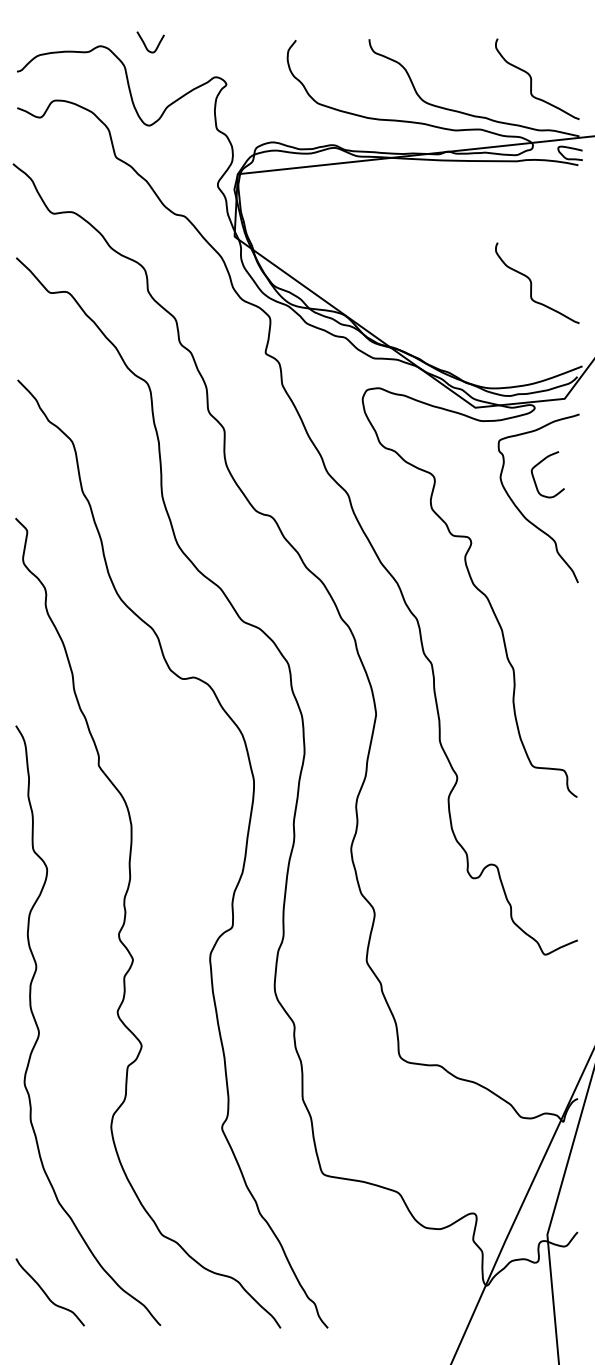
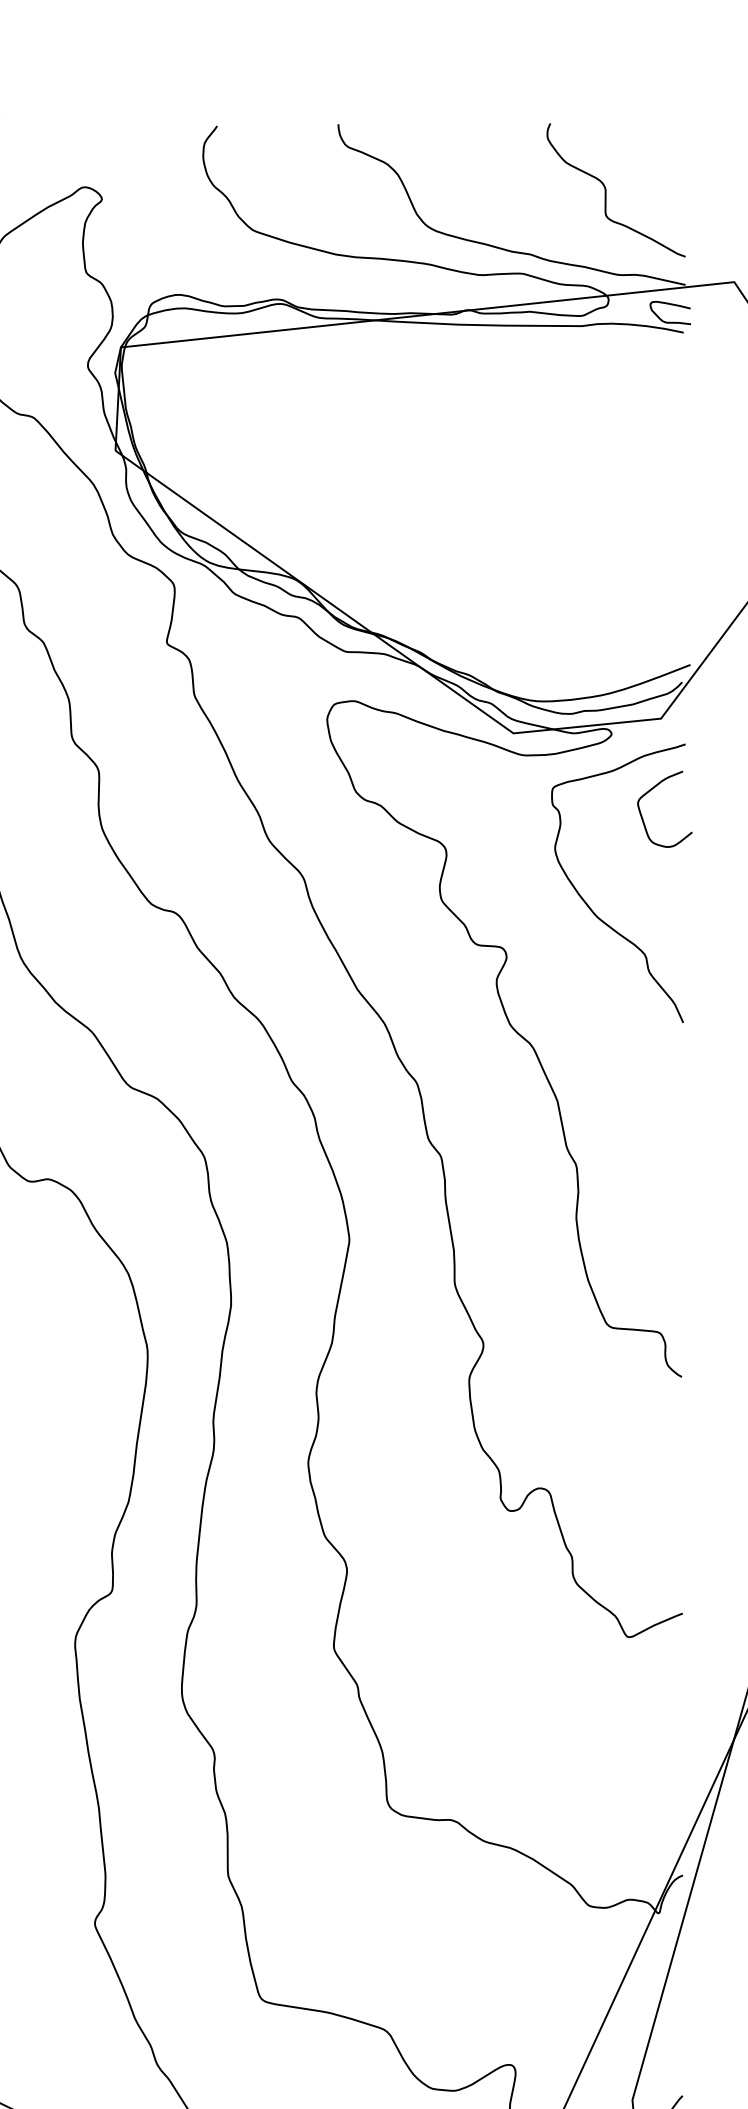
curve: (532, 283) -> (607, 528), removed
curve: (539, 464) -> (650, 792), moved

